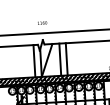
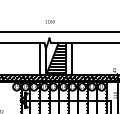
hatch: (51, 60) -> (56, 59), added

